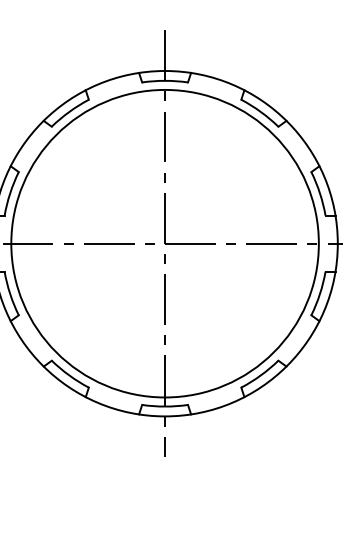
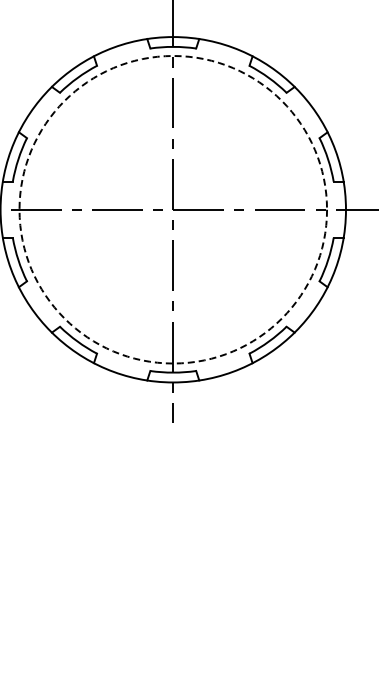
circle: (165, 243) -> (173, 209), solid -> dashed

